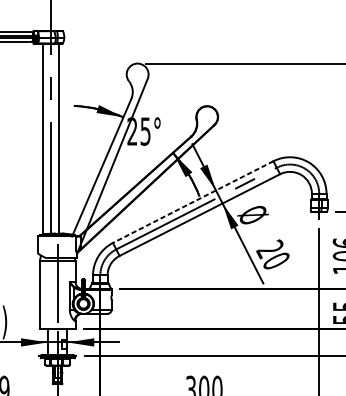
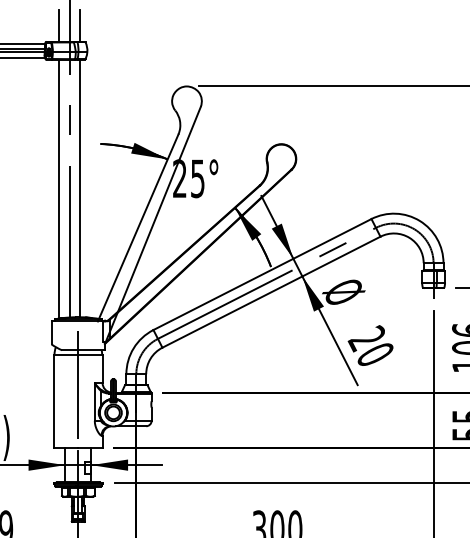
line: (43, 18) -> (59, 25), added
line: (59, 18) -> (80, 25), added
line: (193, 202) -> (262, 274), dashed -> solid

